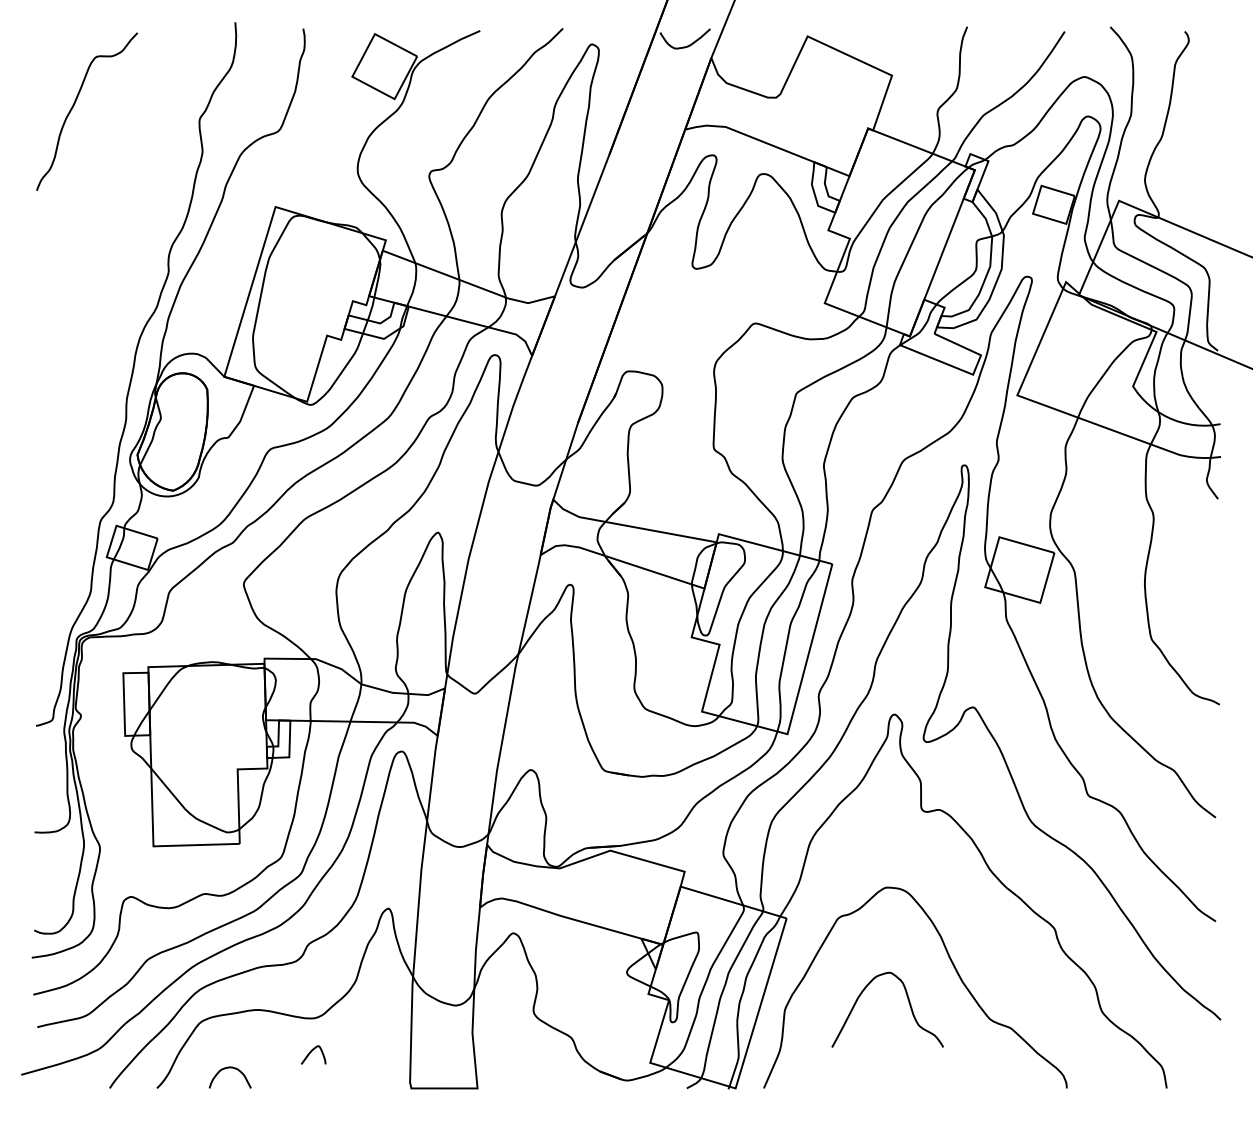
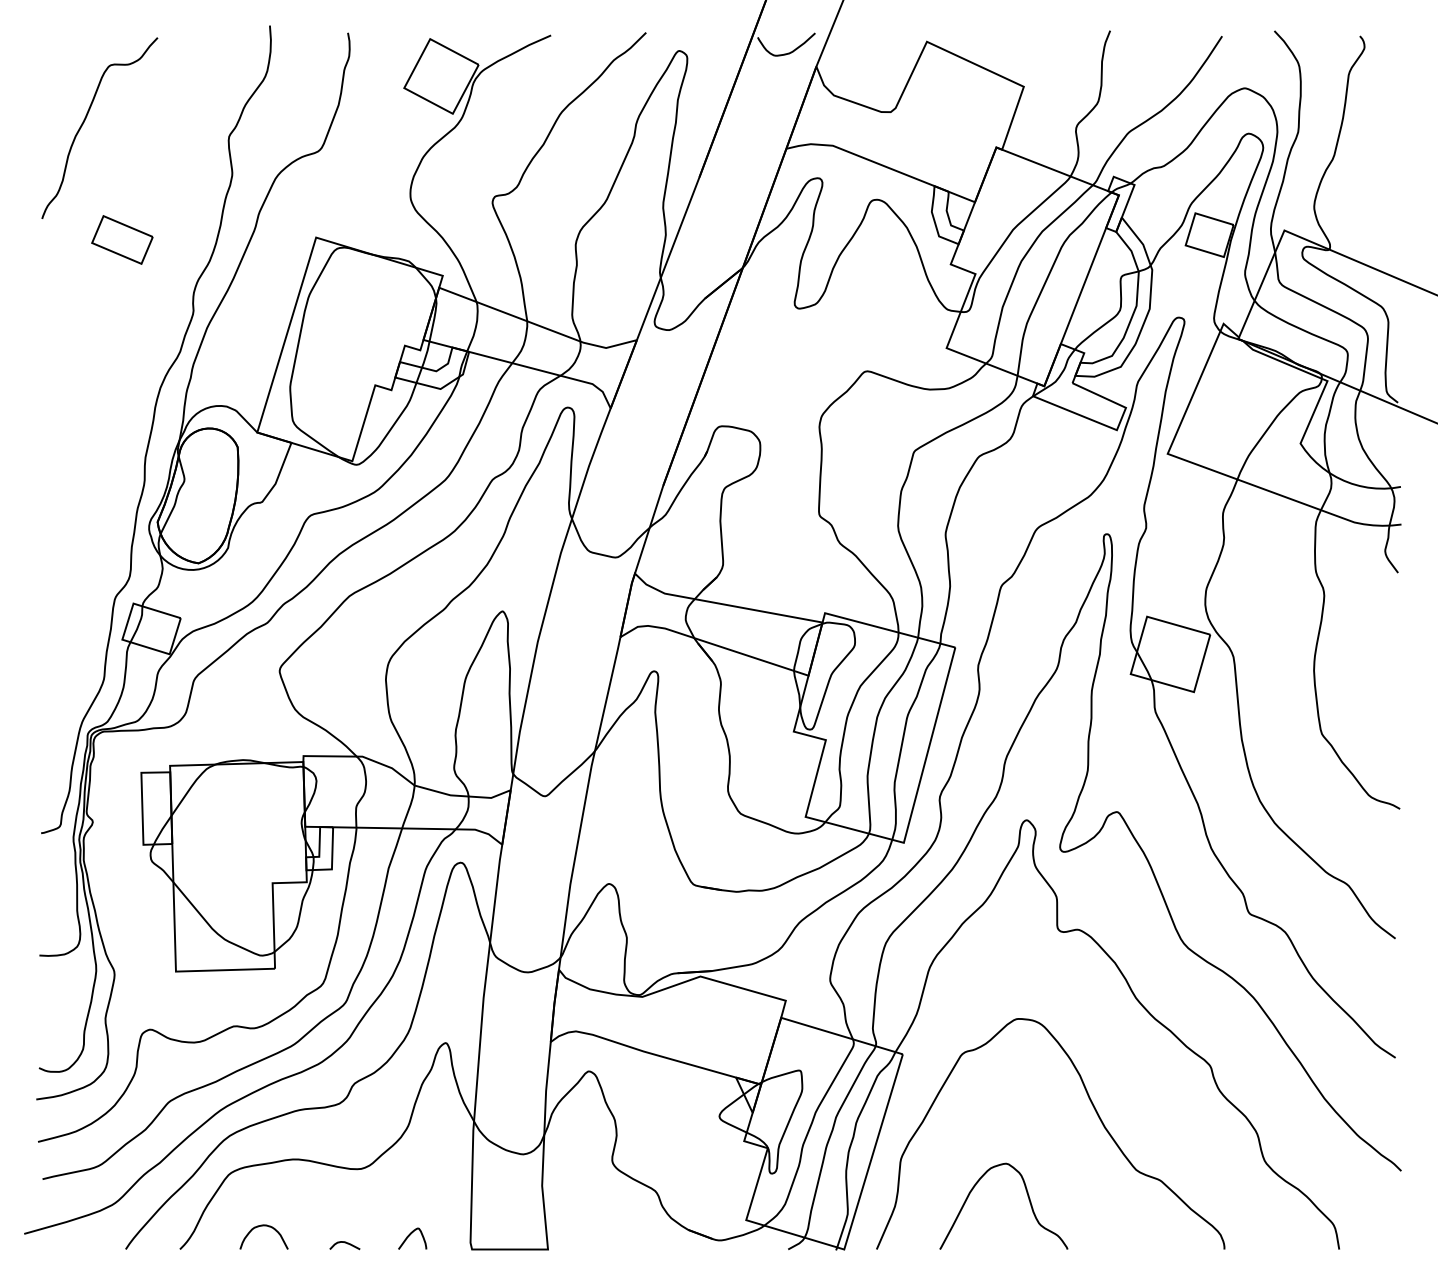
part: (106, 208) -> (122, 239), added
curve: (908, 1002) -> (1027, 1197), moved
curve: (311, 1052) -> (410, 1235), moved
curve: (301, 1083) -> (345, 1243), added

